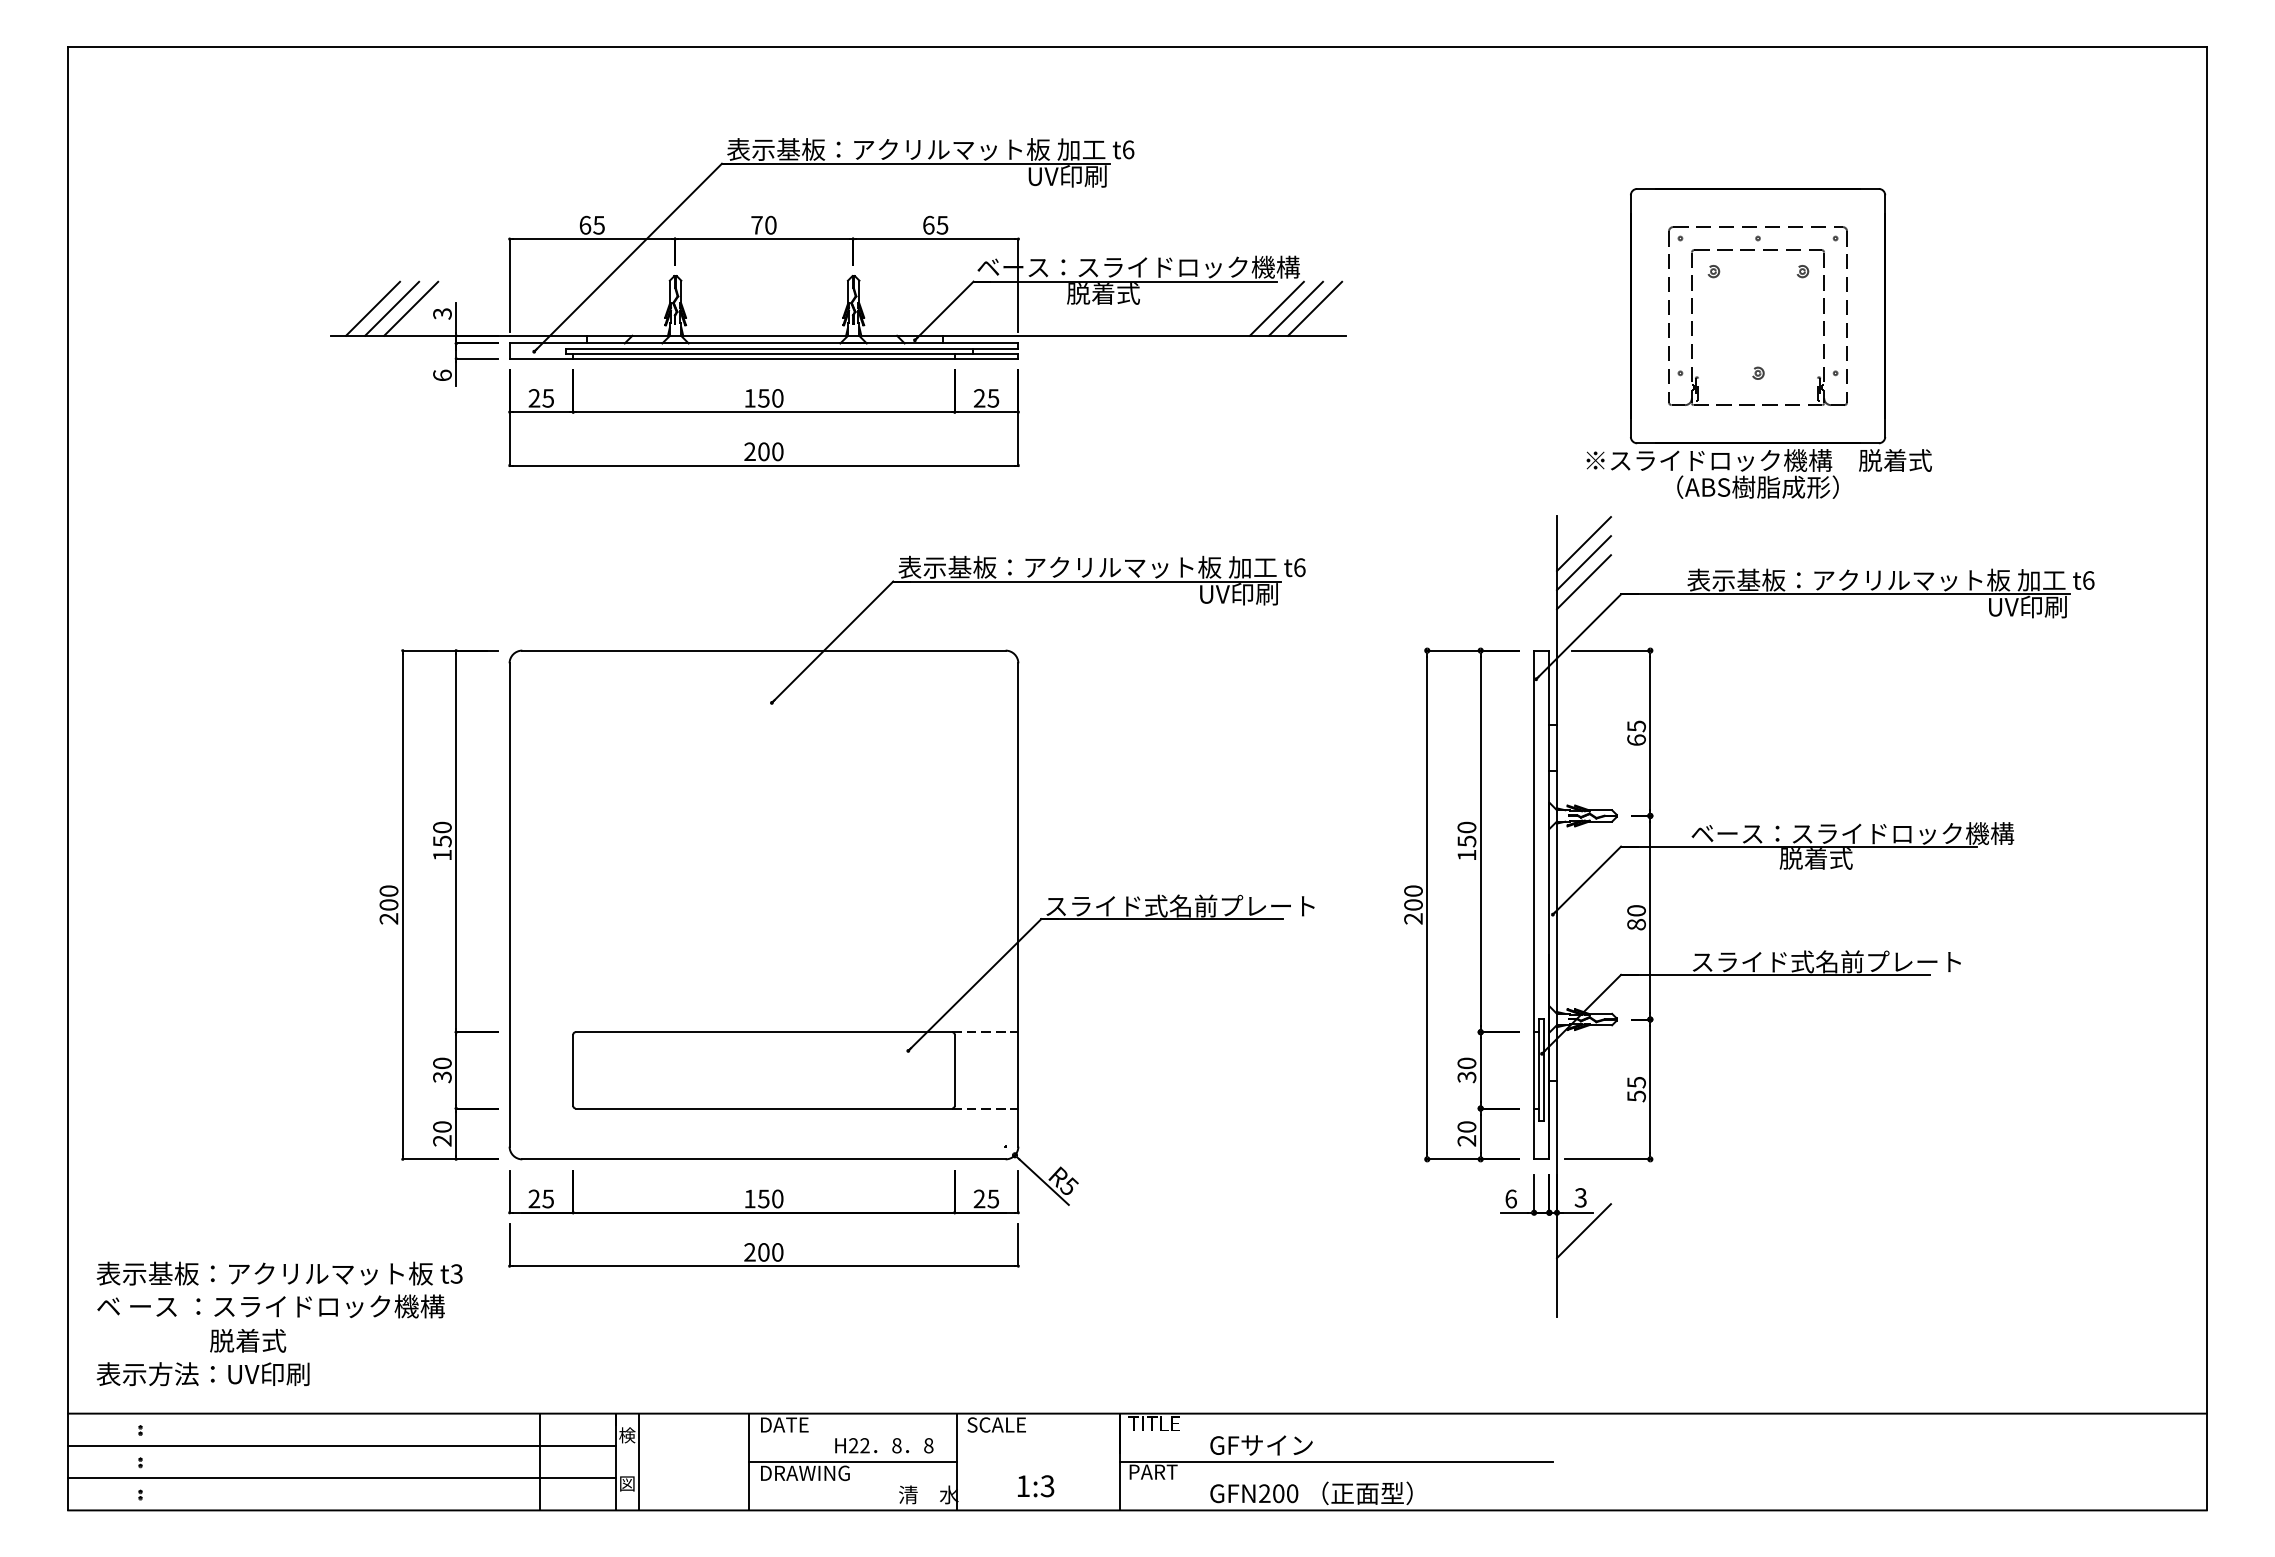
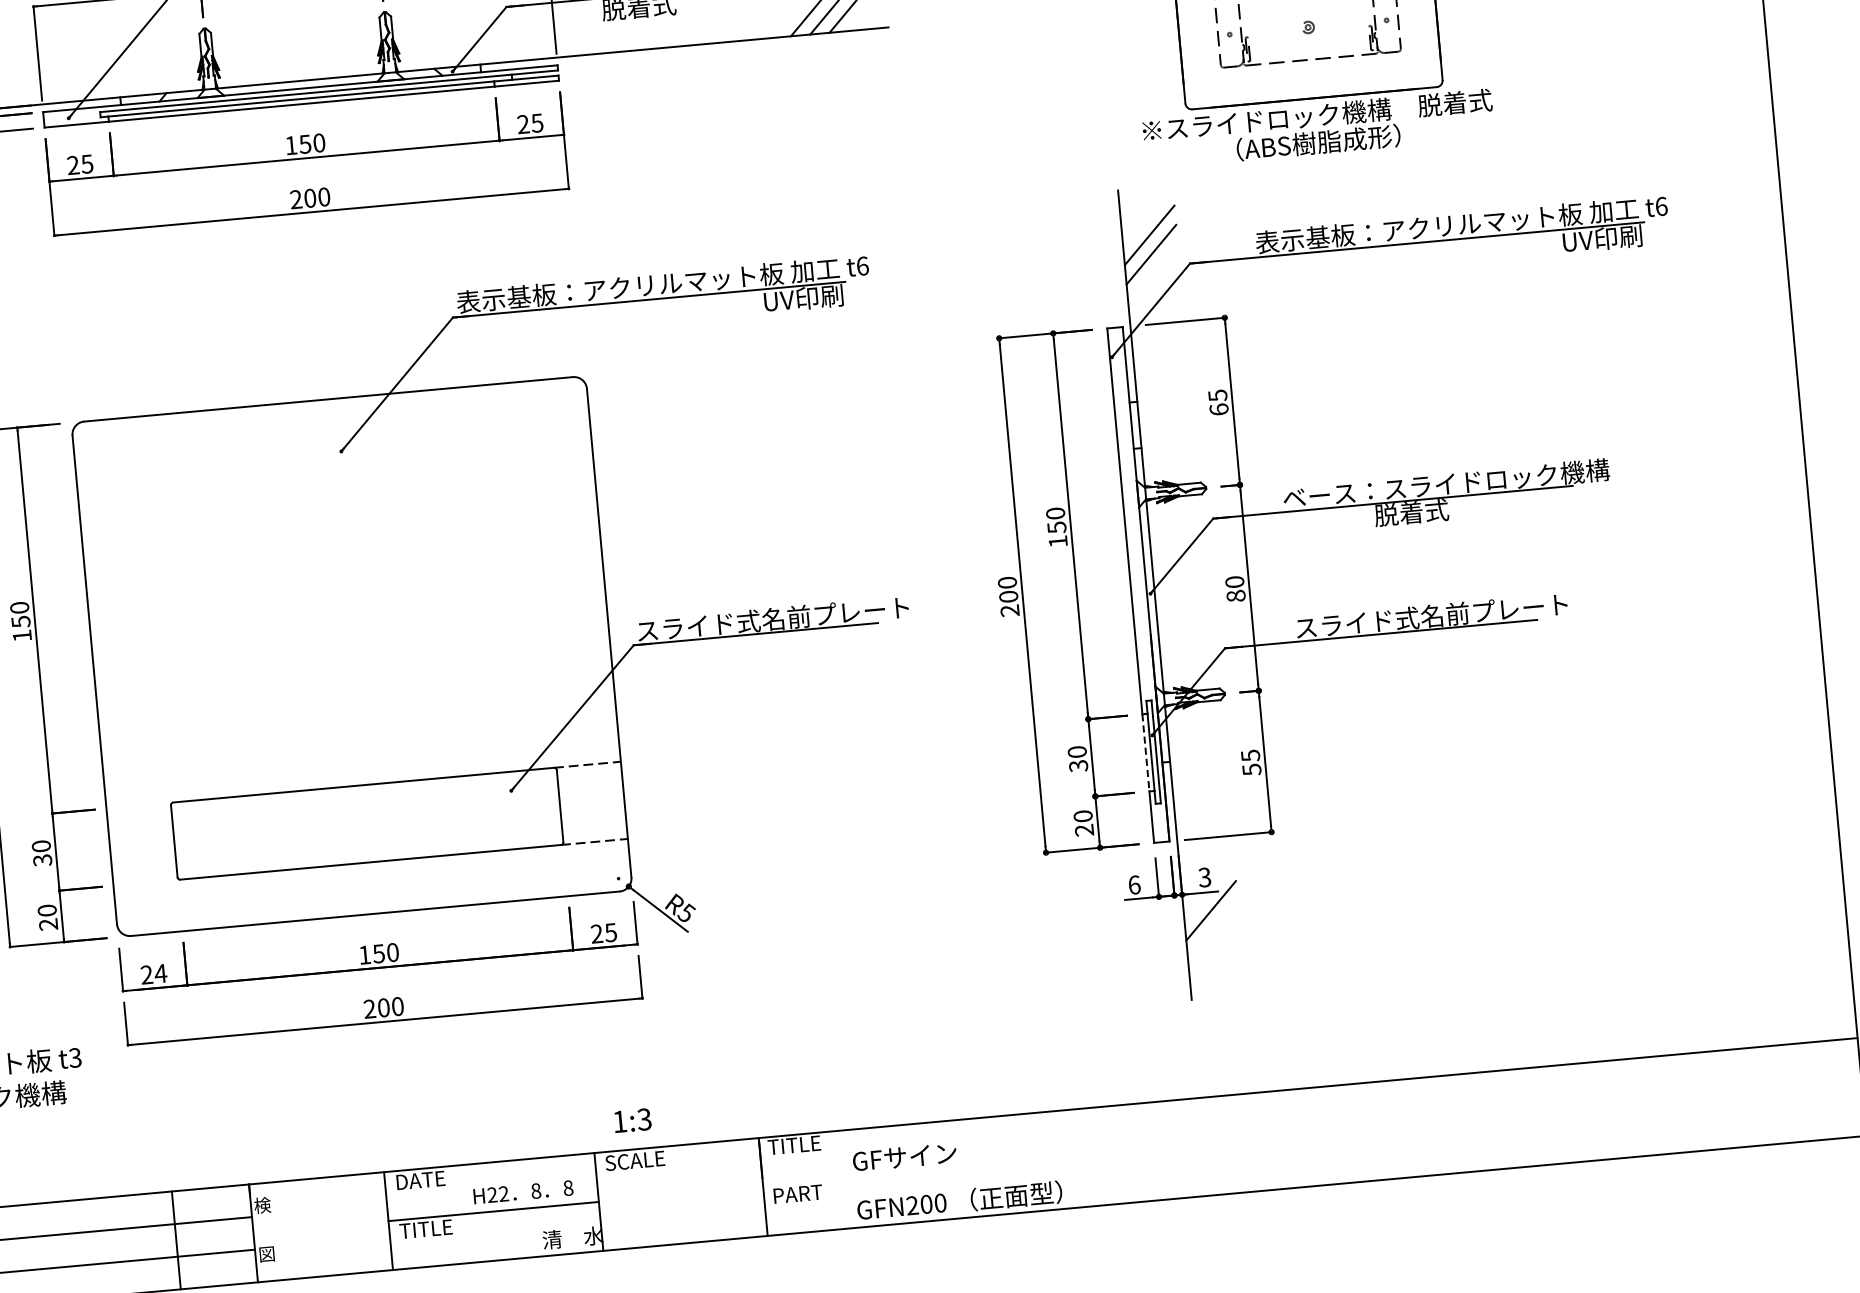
line: (1583, 544) -> (1147, 216), removed
line: (1534, 1070) -> (1146, 752), solid -> dashed
text: (548, 1198) -> (161, 973), 25 -> 24
line: (638, 1461) -> (276, 1230), removed
line: (1336, 1462) -> (982, 1167), removed
text: (804, 1473) -> (445, 1227), DRAWING -> TITLE
text: (1036, 1486) -> (633, 1120), moved

